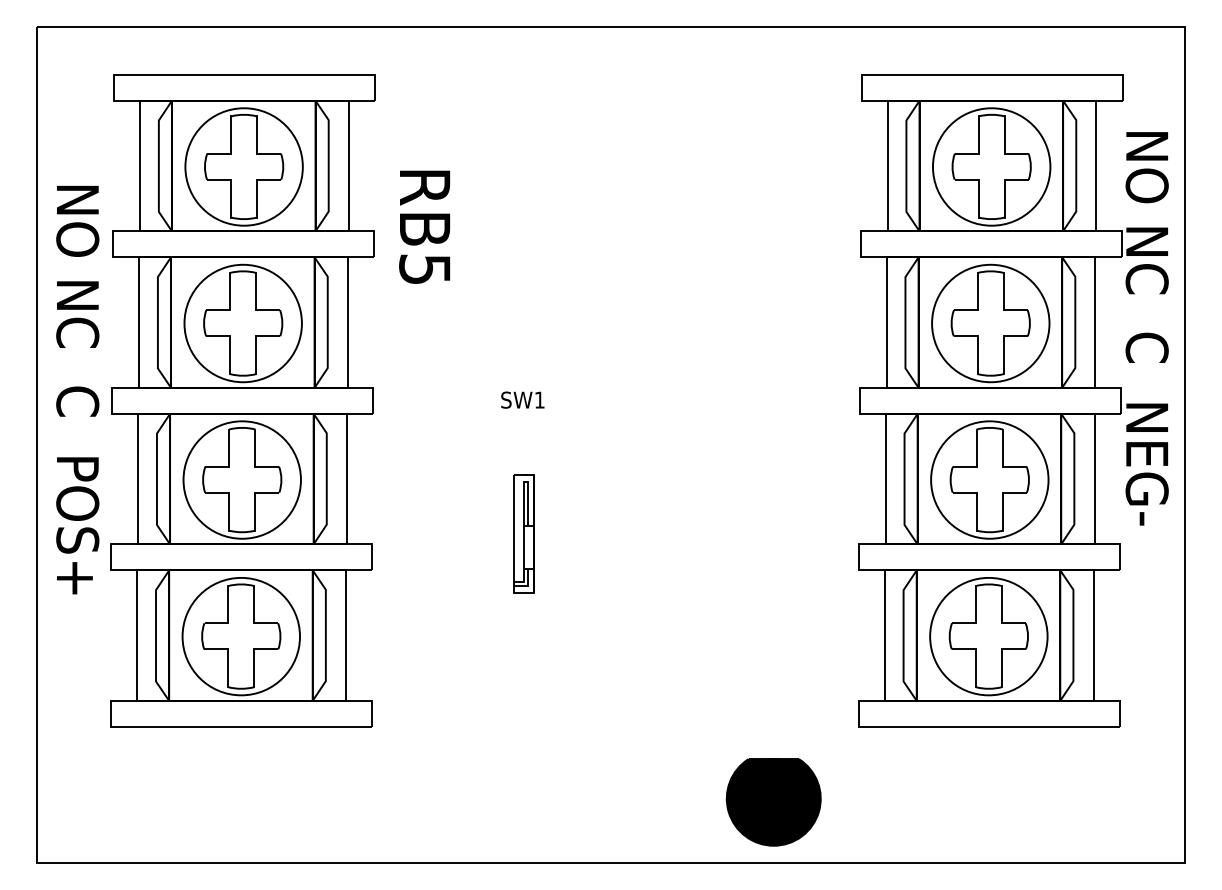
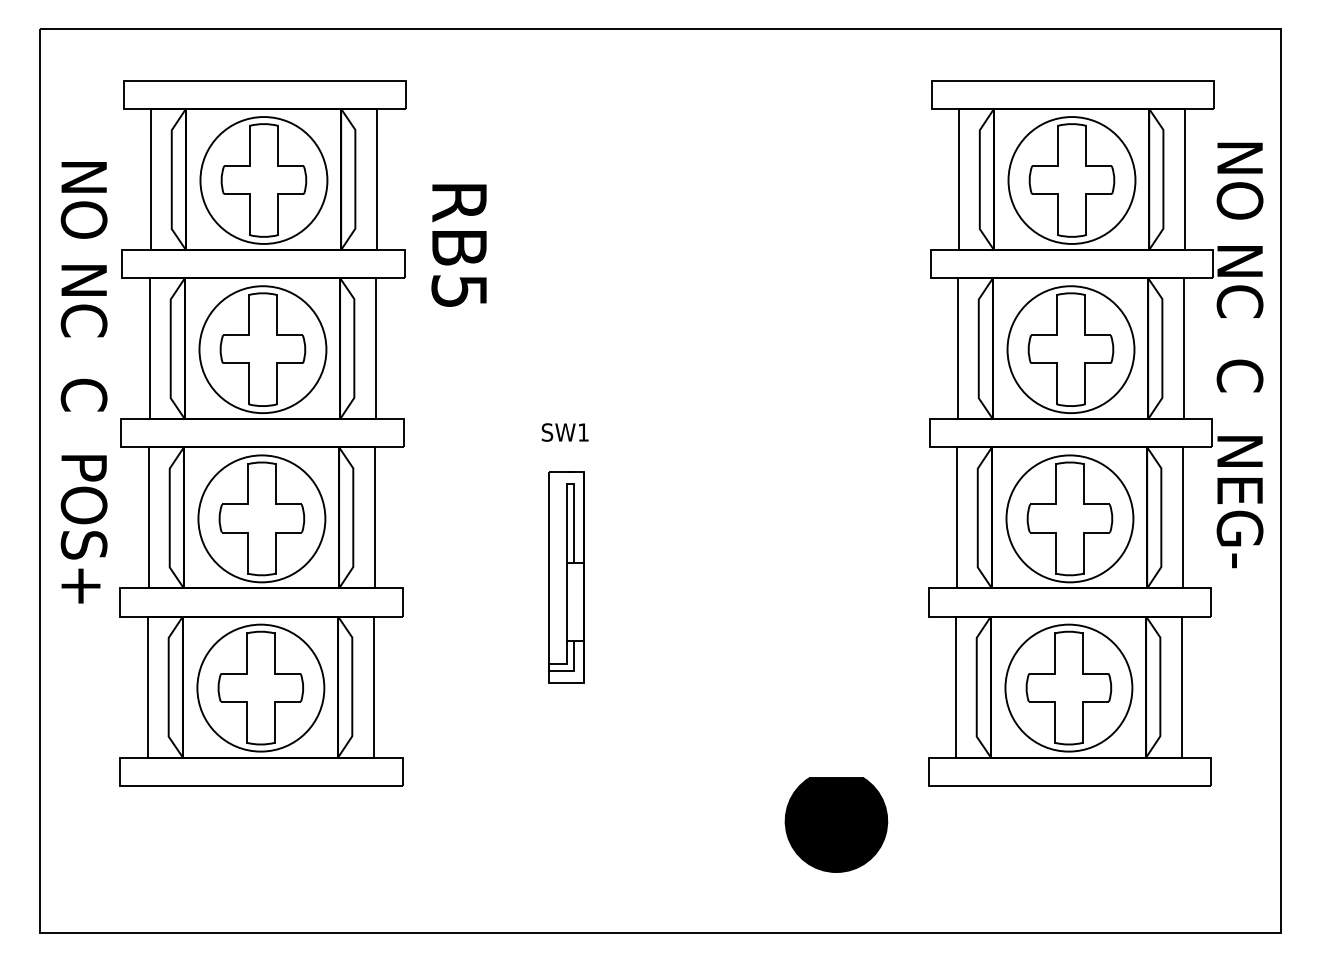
text: (77, 389) -> (83, 382), moved
part: (523, 533) -> (565, 576), size x1.67
part: (773, 802) -> (836, 825), moved

